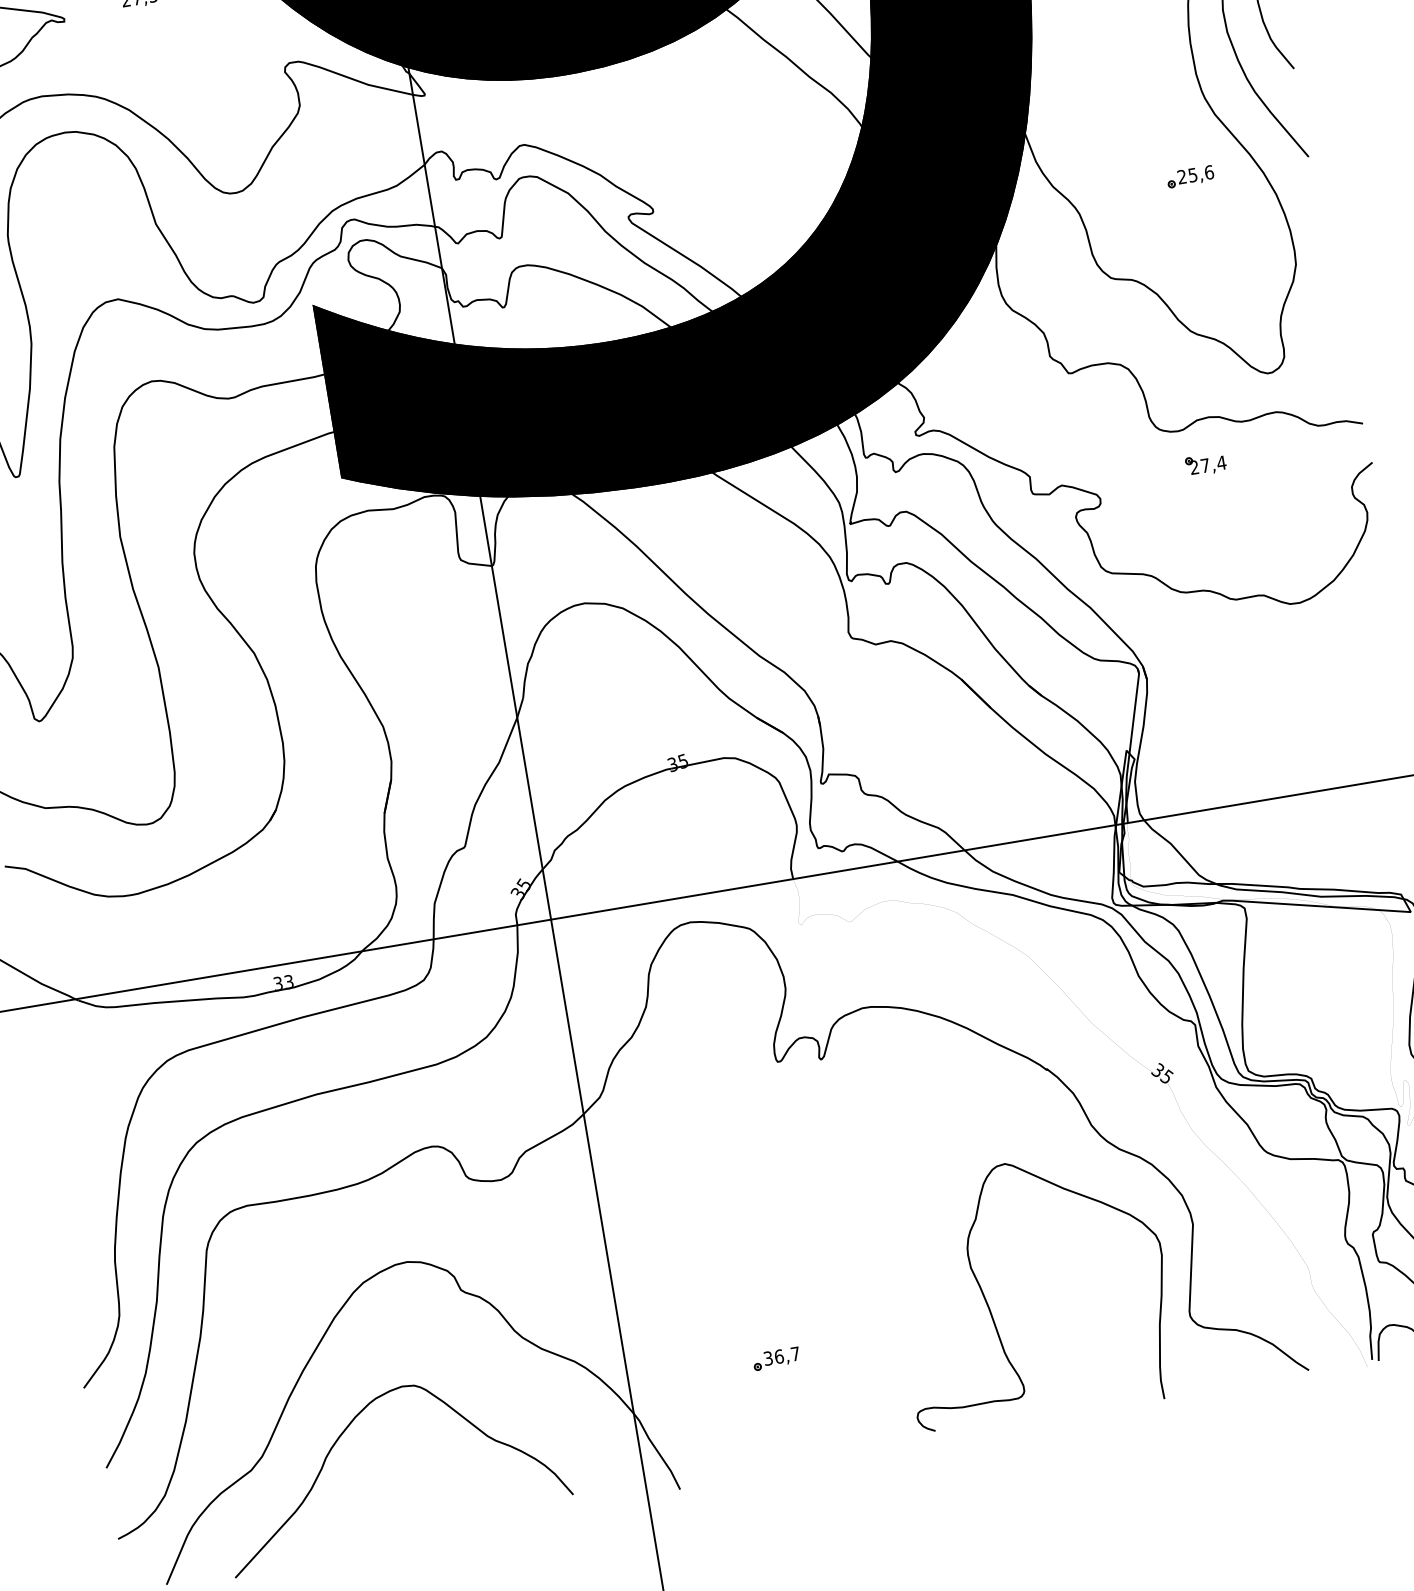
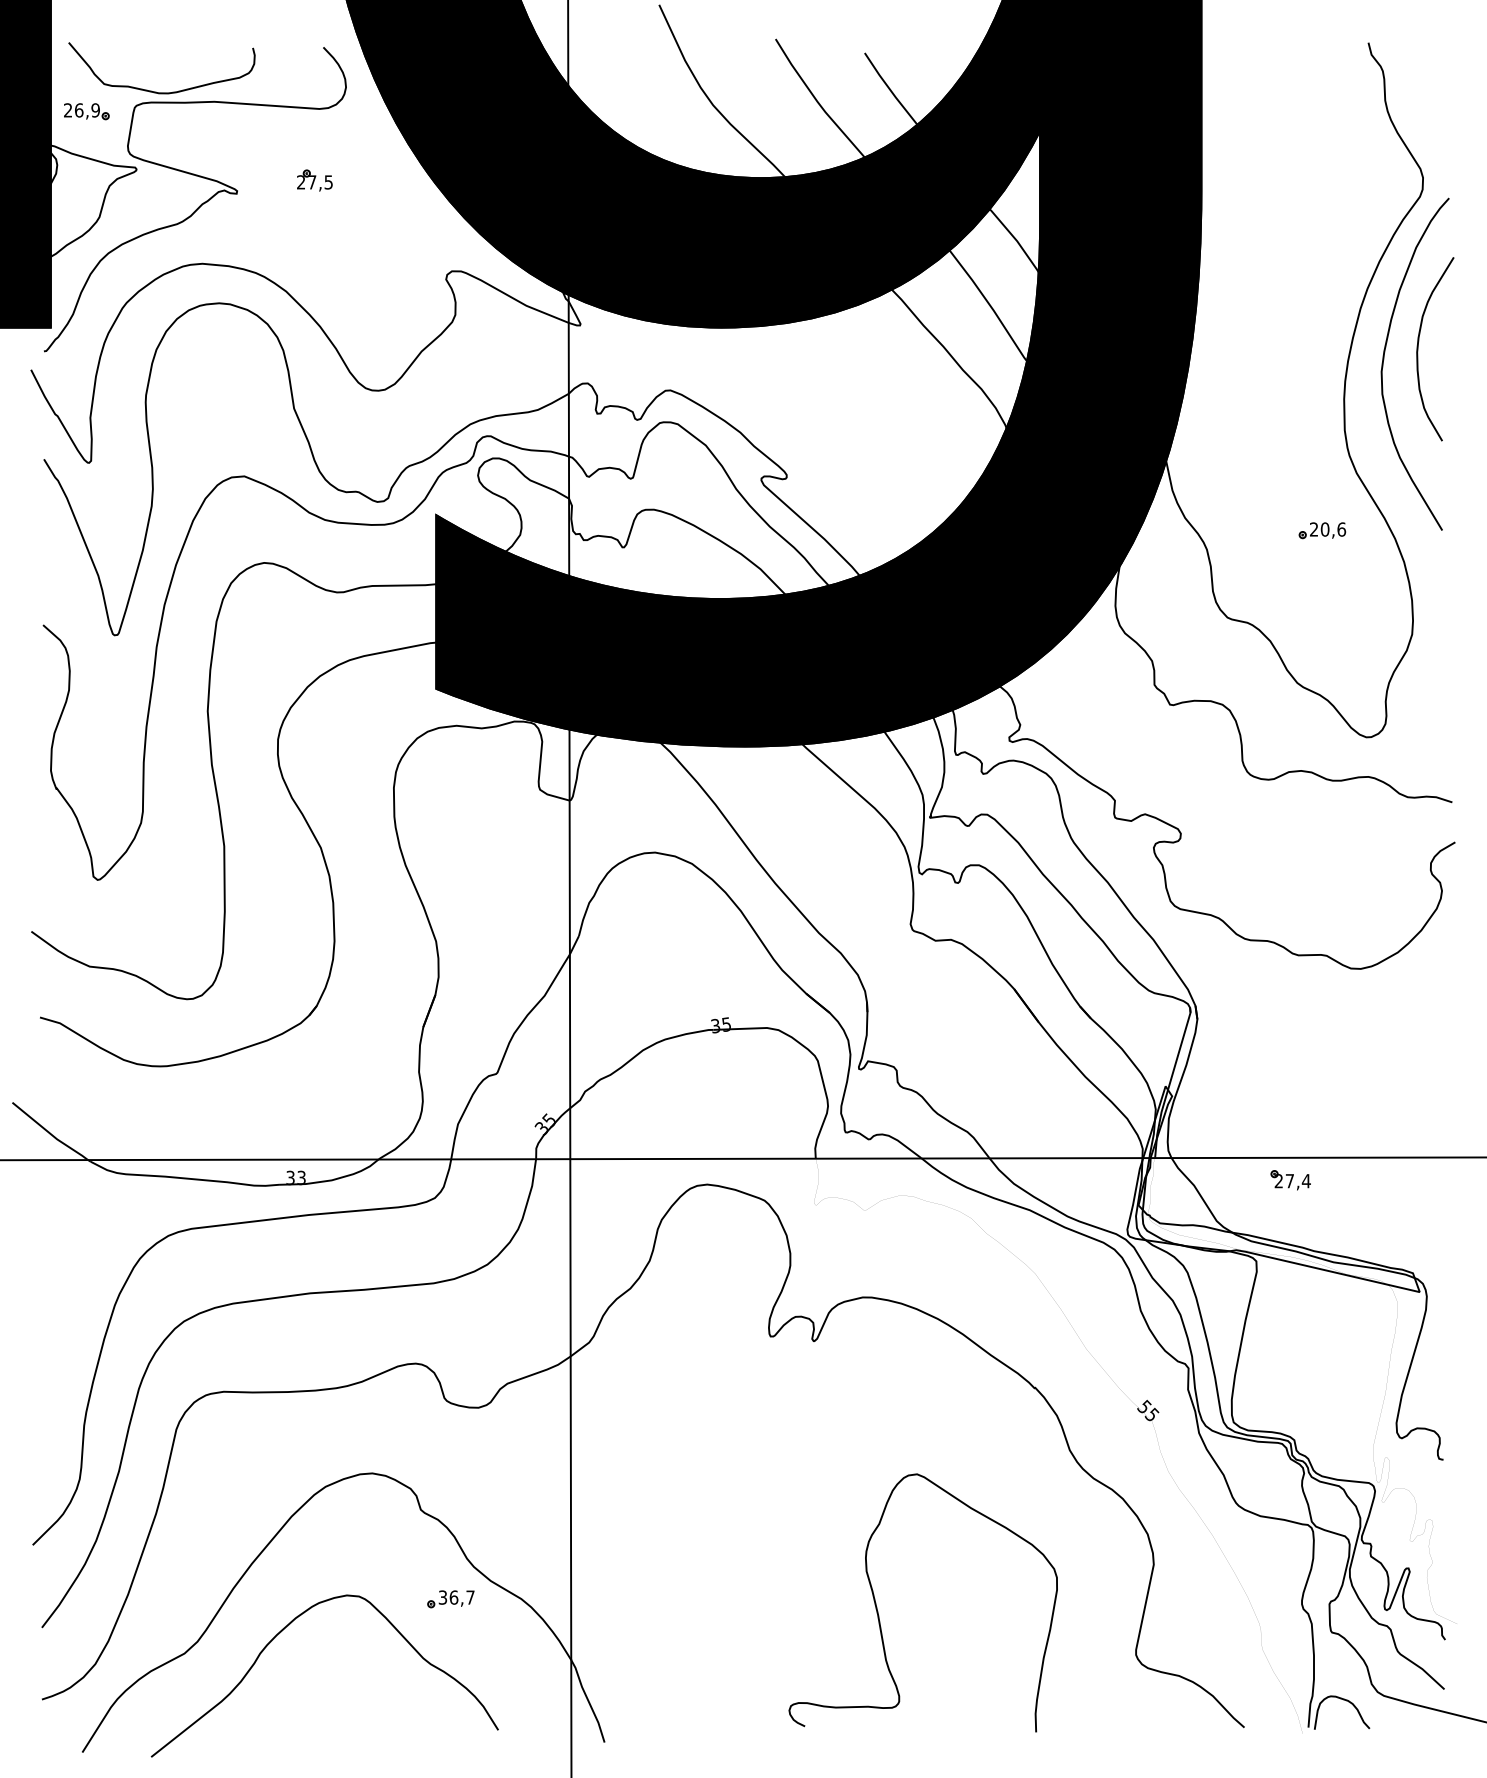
text: (1192, 175) -> (1324, 529), 25,6 -> 20,6
part: (1205, 464) -> (1290, 1180), moved
text: (1159, 1069) -> (1146, 1406), 35 -> 55
curve: (989, 1305) -> (878, 1611), moved
part: (776, 1359) -> (450, 1599), moved

